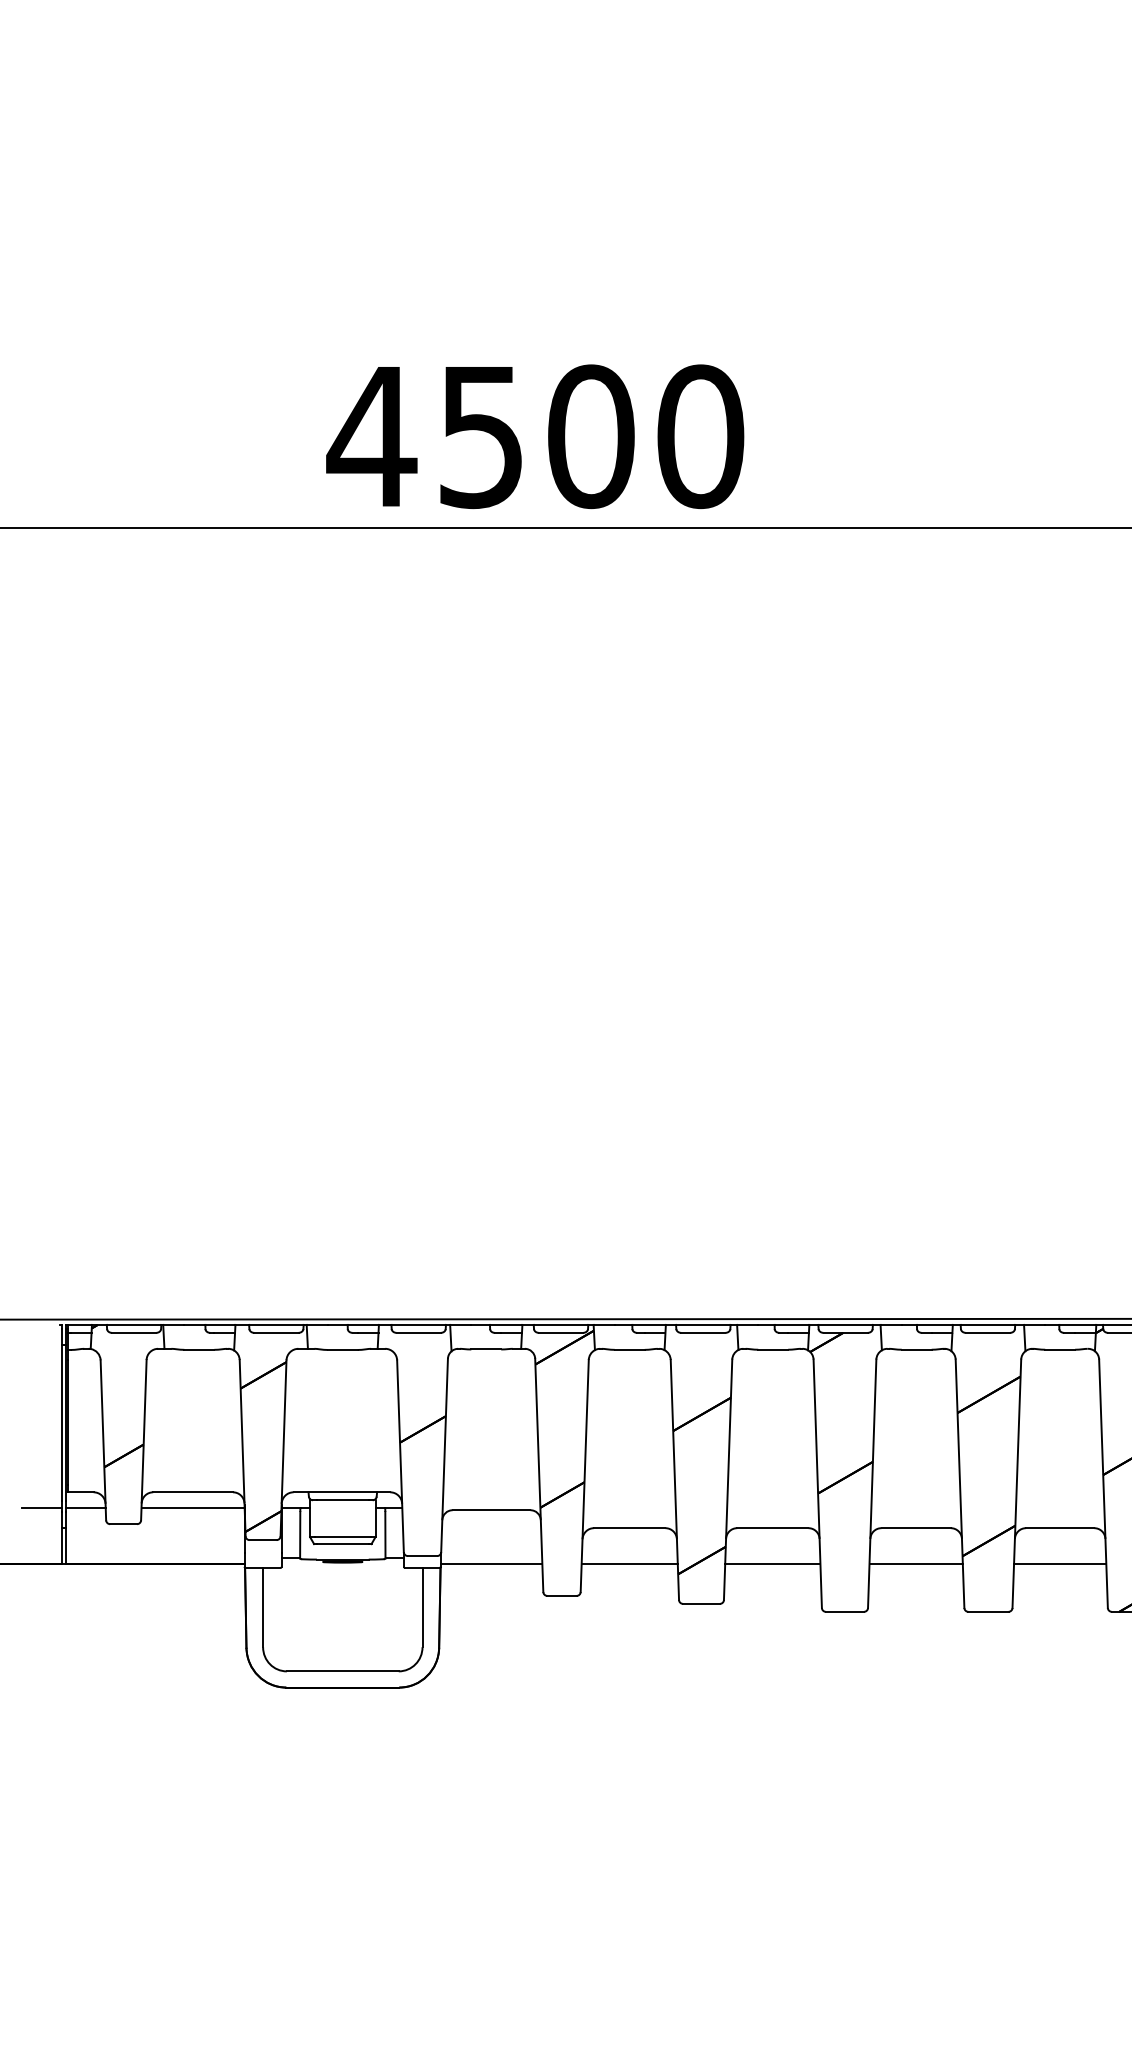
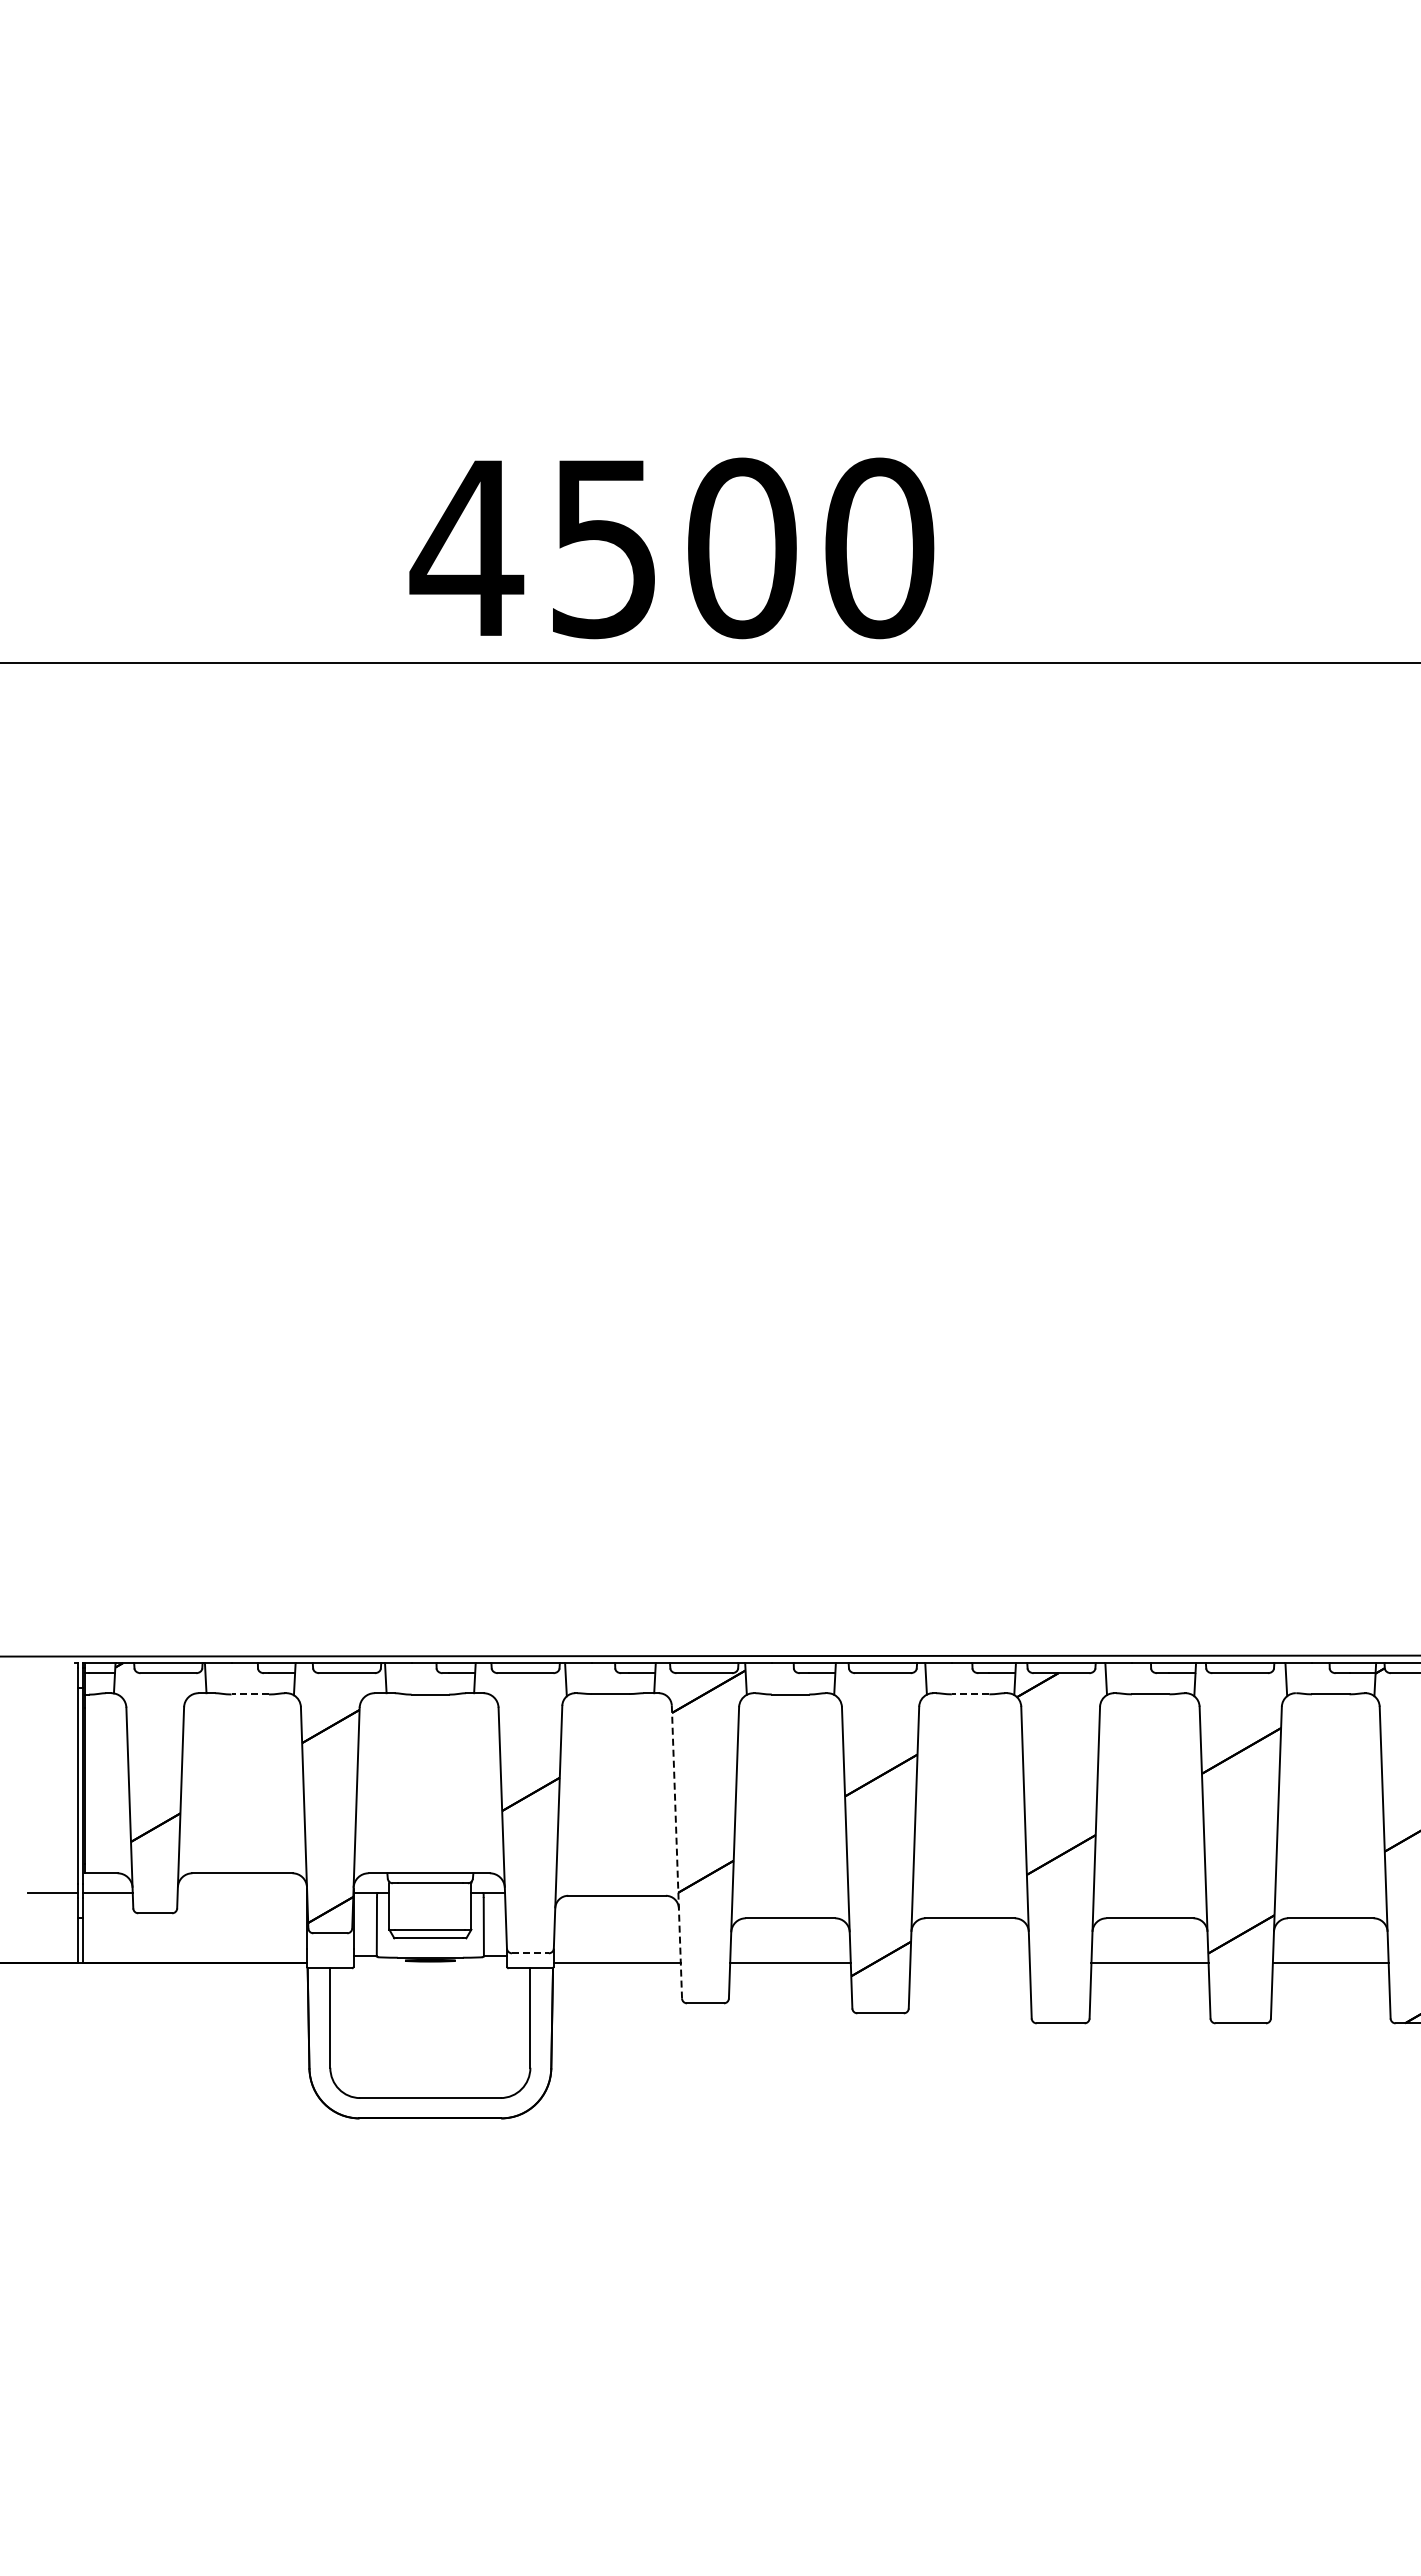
line: (199, 1349) -> (250, 1694), solid -> dashed
line: (773, 1349) -> (970, 1694), solid -> dashed
line: (538, 1475) -> (676, 1852), solid -> dashed
line: (193, 1508) -> (242, 1893), removed
line: (422, 1556) -> (530, 1953), solid -> dashed
line: (772, 1564) -> (969, 1963), removed

